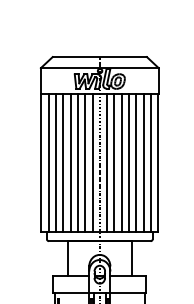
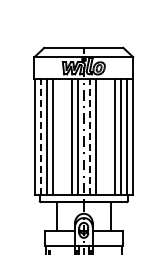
line: (48, 162) -> (40, 136), solid -> dashed
line: (70, 162) -> (59, 136), removed
line: (77, 162) -> (65, 136), removed
line: (107, 162) -> (90, 136), solid -> dashed
line: (122, 162) -> (102, 136), removed
line: (129, 162) -> (108, 136), removed

